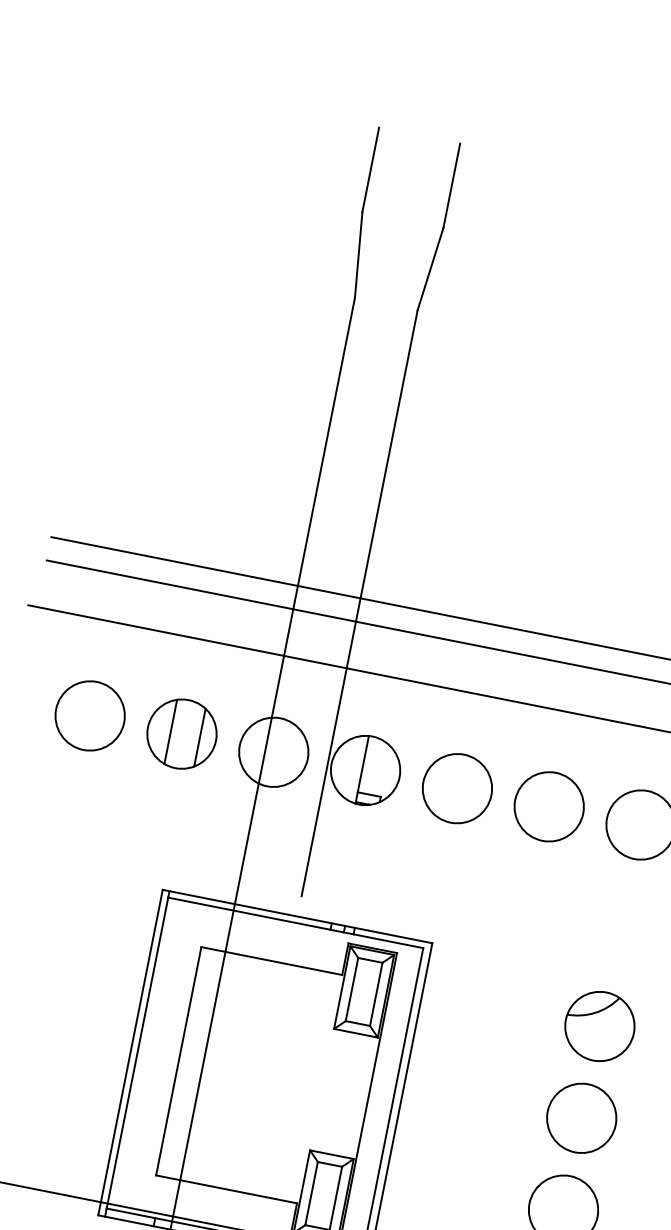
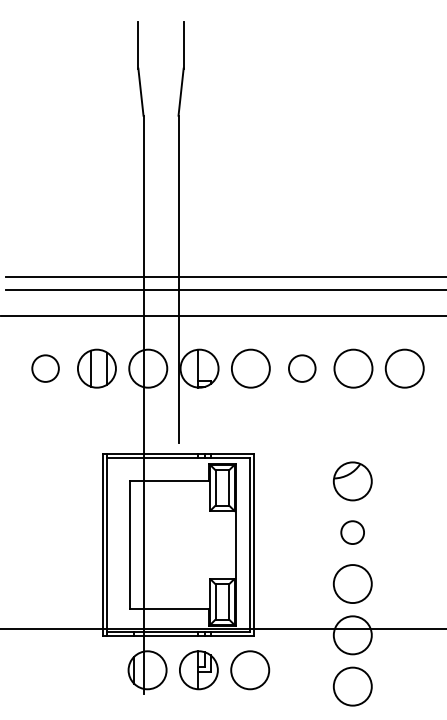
circle: (89, 715) -> (45, 368), size x0.7
circle: (549, 806) -> (302, 368), size x0.7
circle: (581, 1117) -> (352, 532), size x0.6

